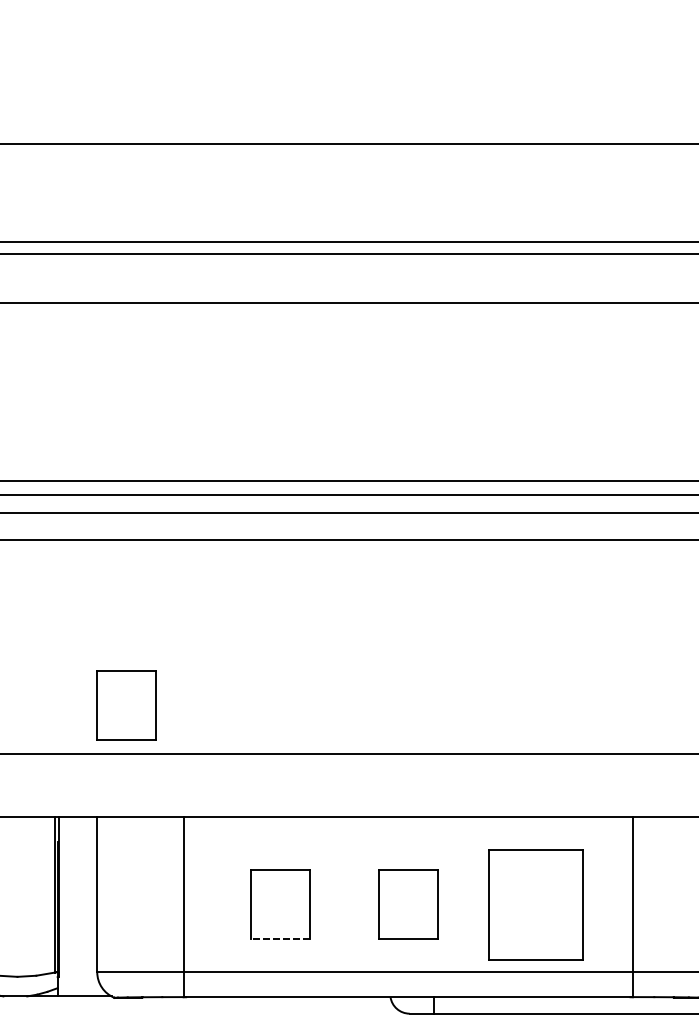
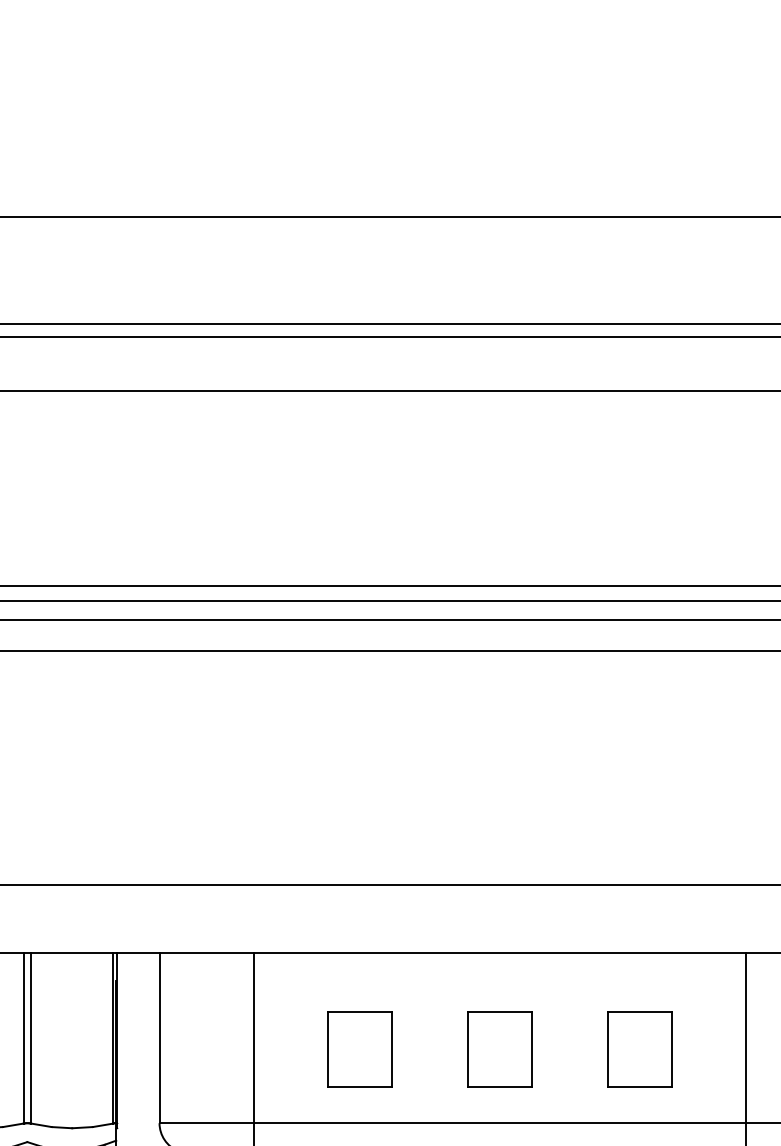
part: (126, 705) -> (191, 831), removed
part: (535, 904) -> (639, 1049), size x0.62
line: (280, 939) -> (359, 1087), dashed -> solid

